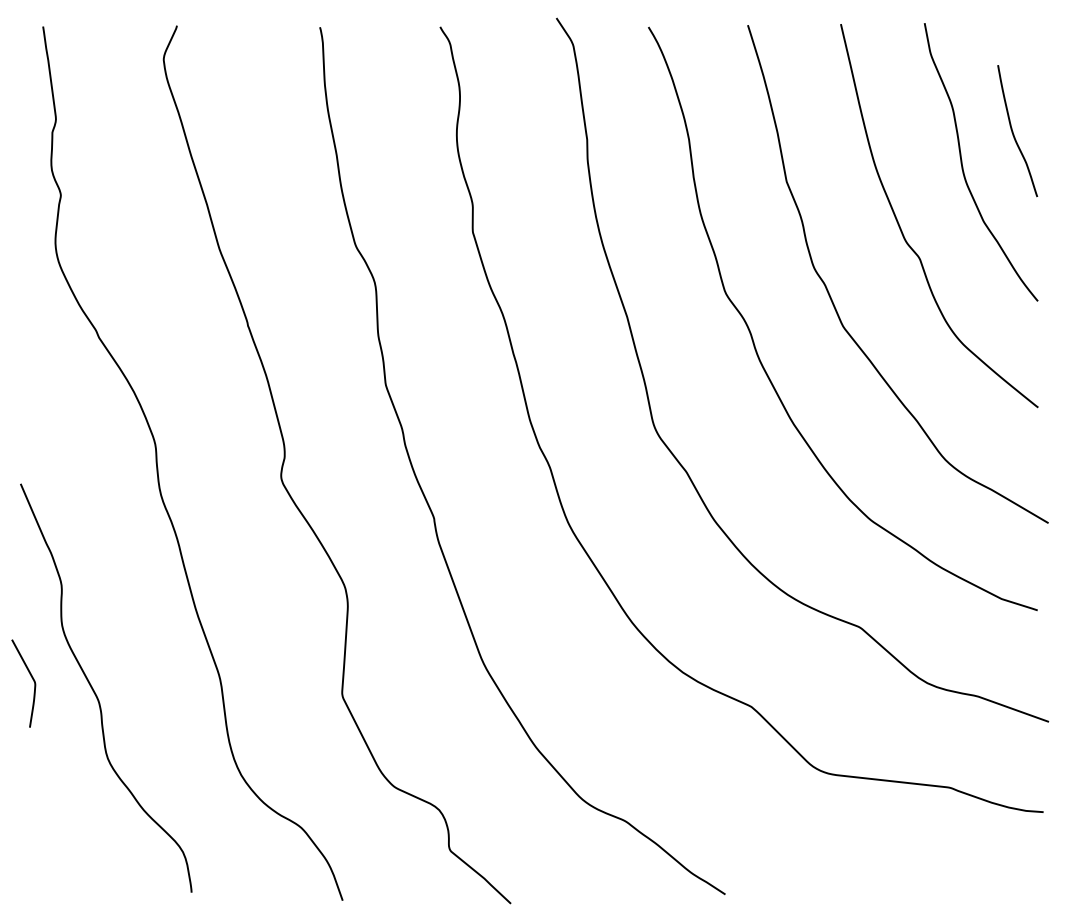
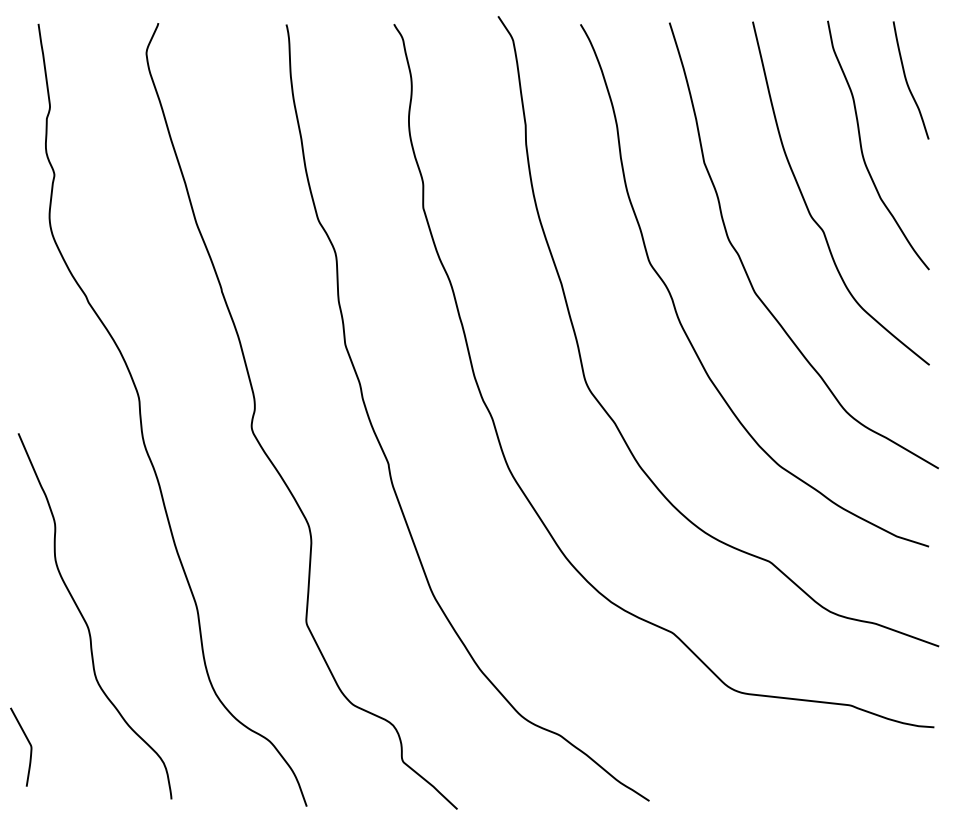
curve: (1013, 131) -> (907, 80), moved
curve: (31, 679) -> (28, 743), moved

